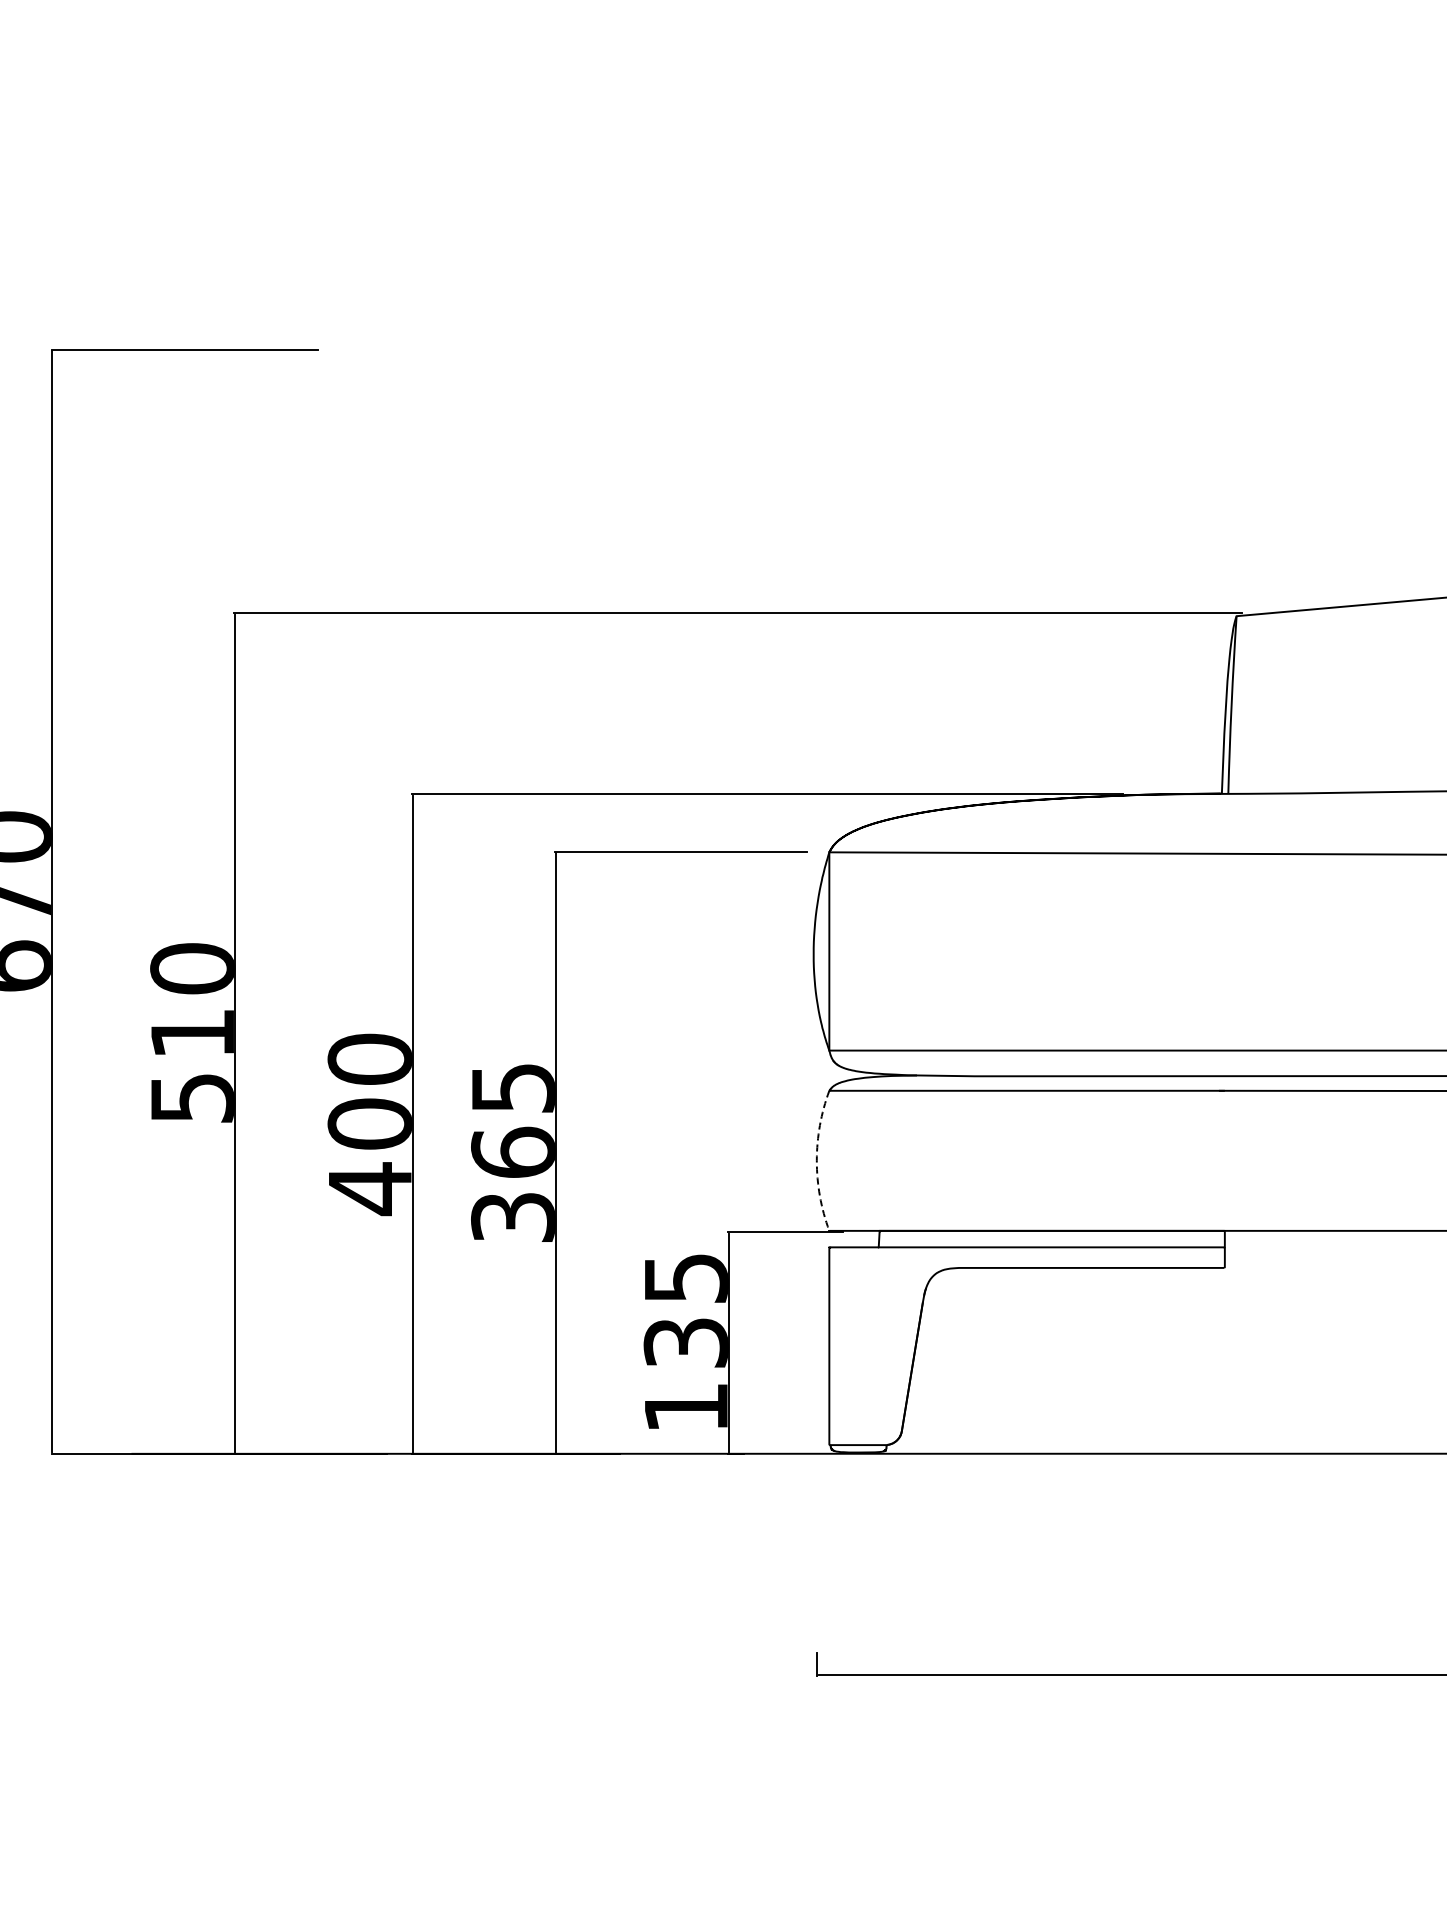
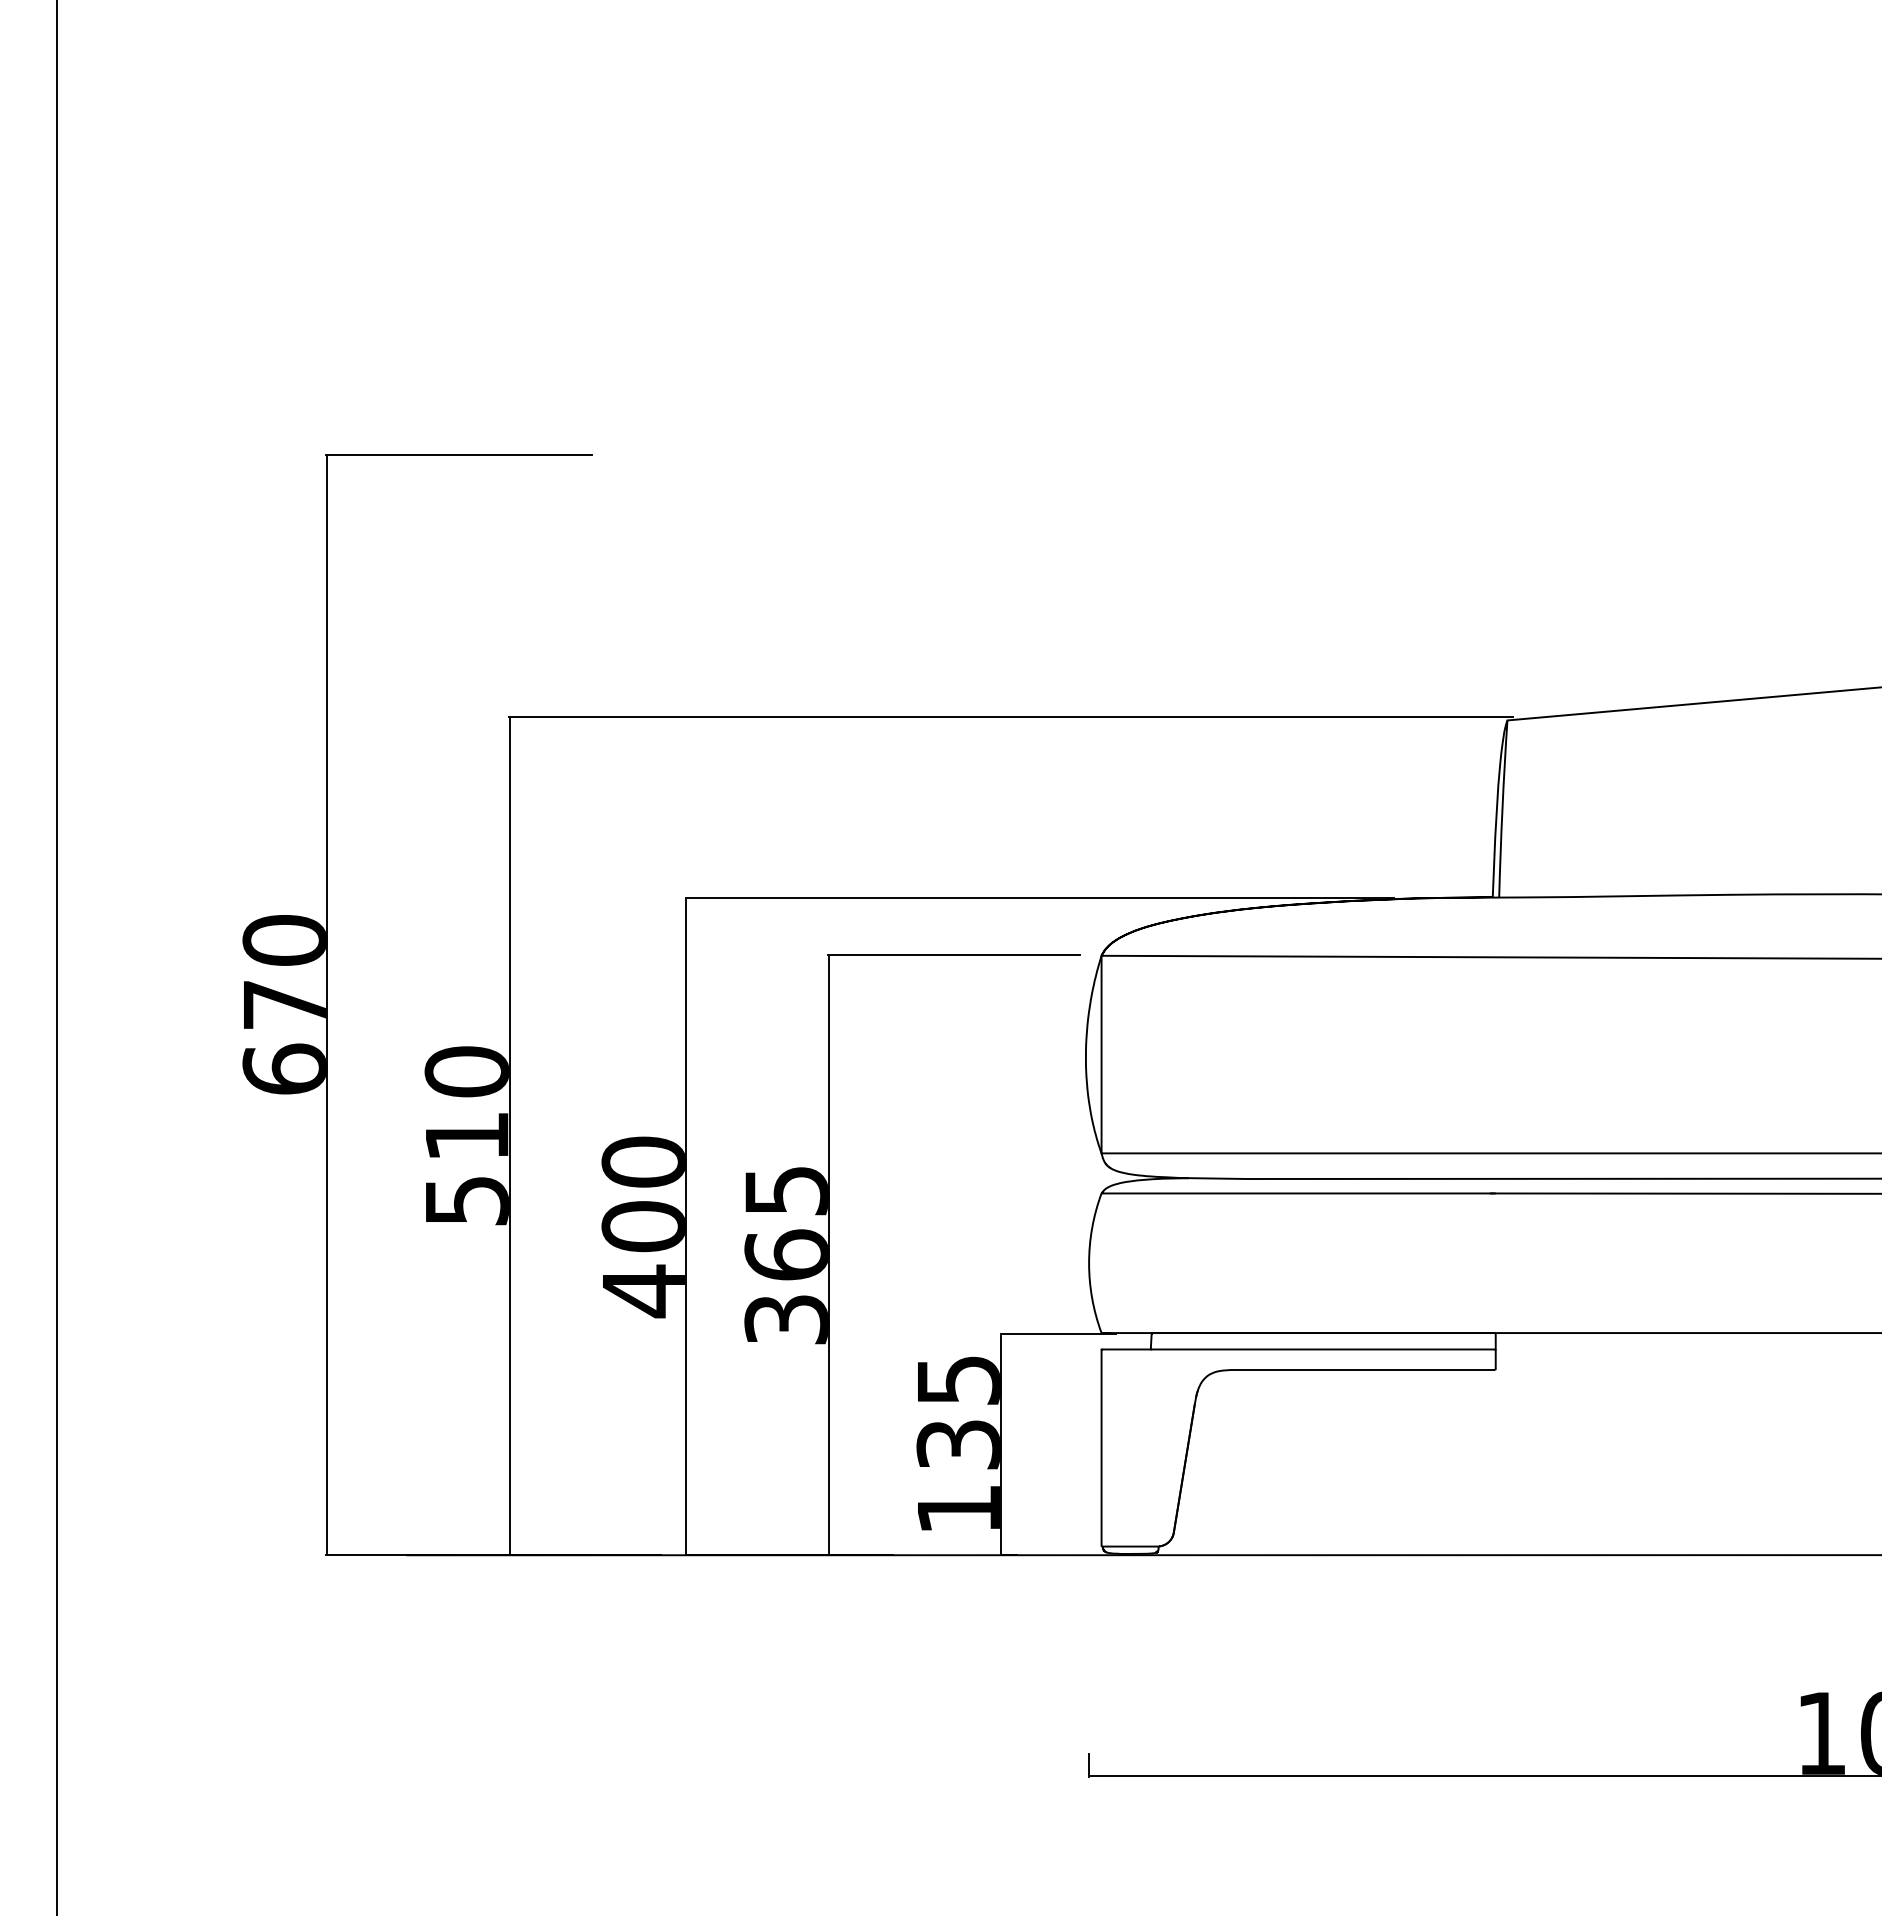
arc: (817, 1161) -> (1089, 1263), dashed -> solid

